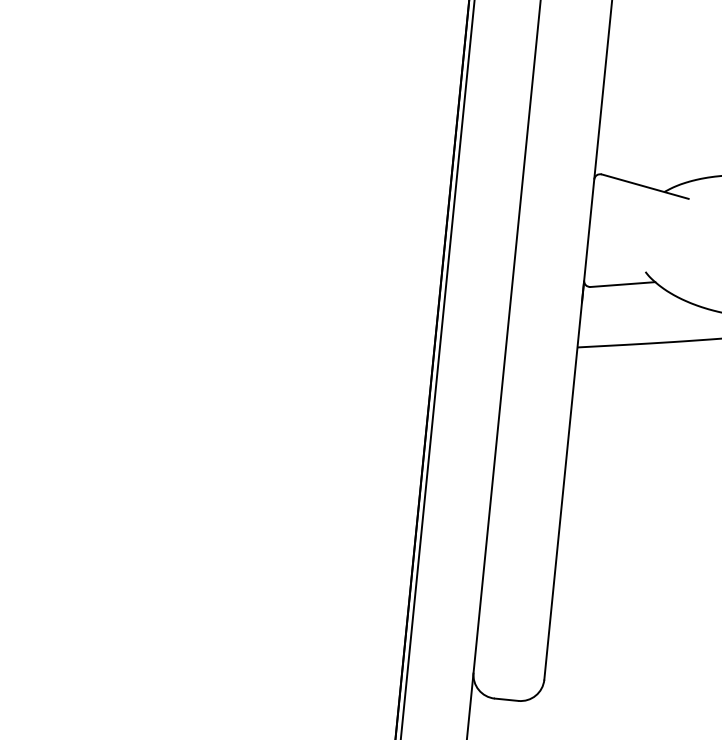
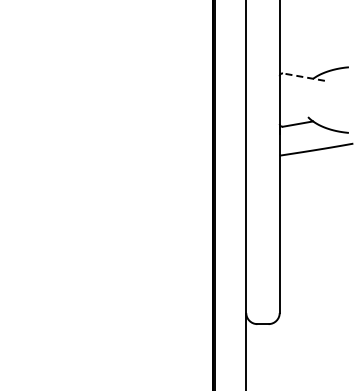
line: (644, 187) -> (303, 77), solid -> dashed

